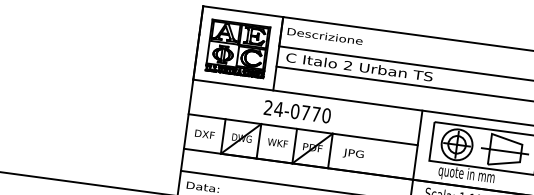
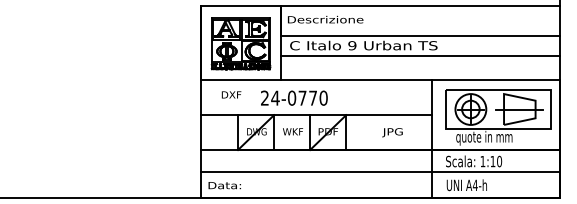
text: (348, 65) -> (352, 45), 2 -> 9
text: (297, 111) -> (294, 97), moved
text: (204, 133) -> (231, 94), moved
text: (353, 154) -> (392, 132), moved

